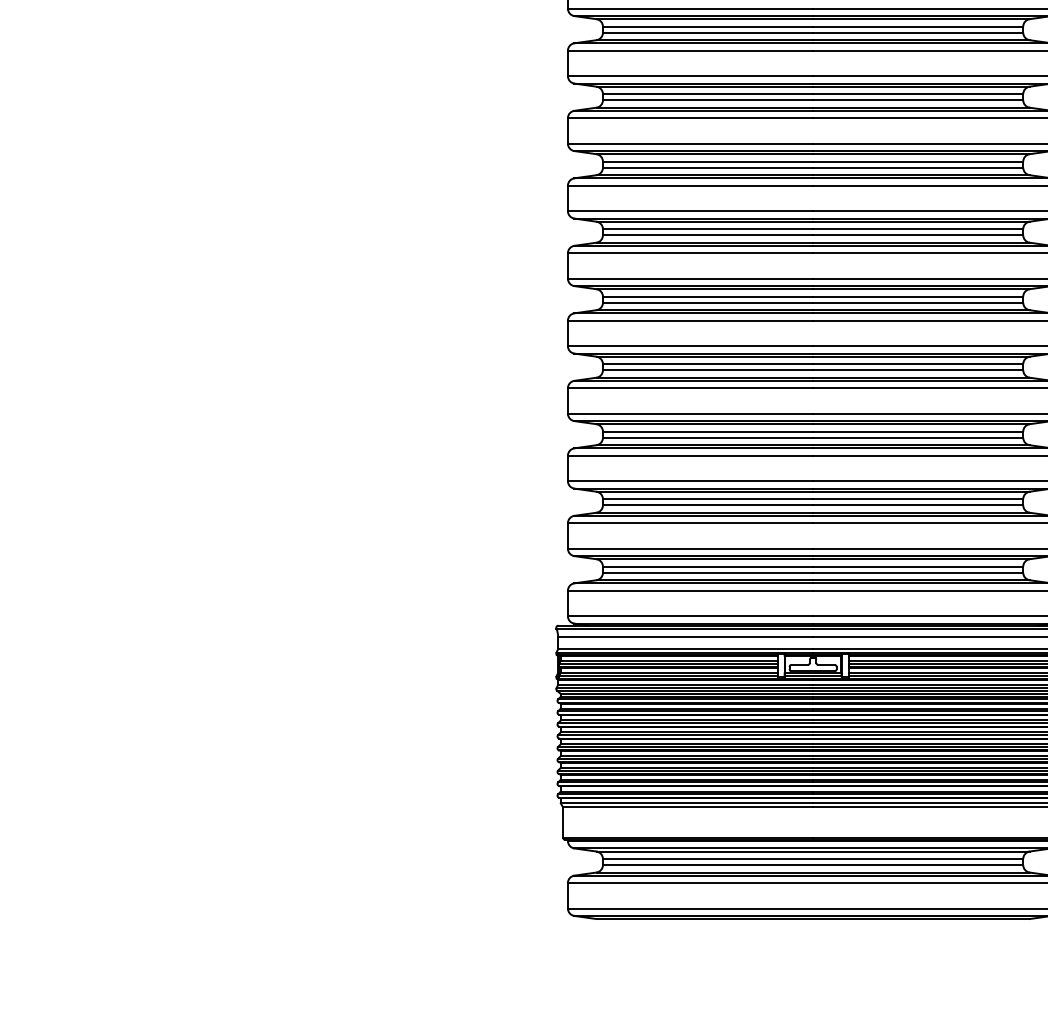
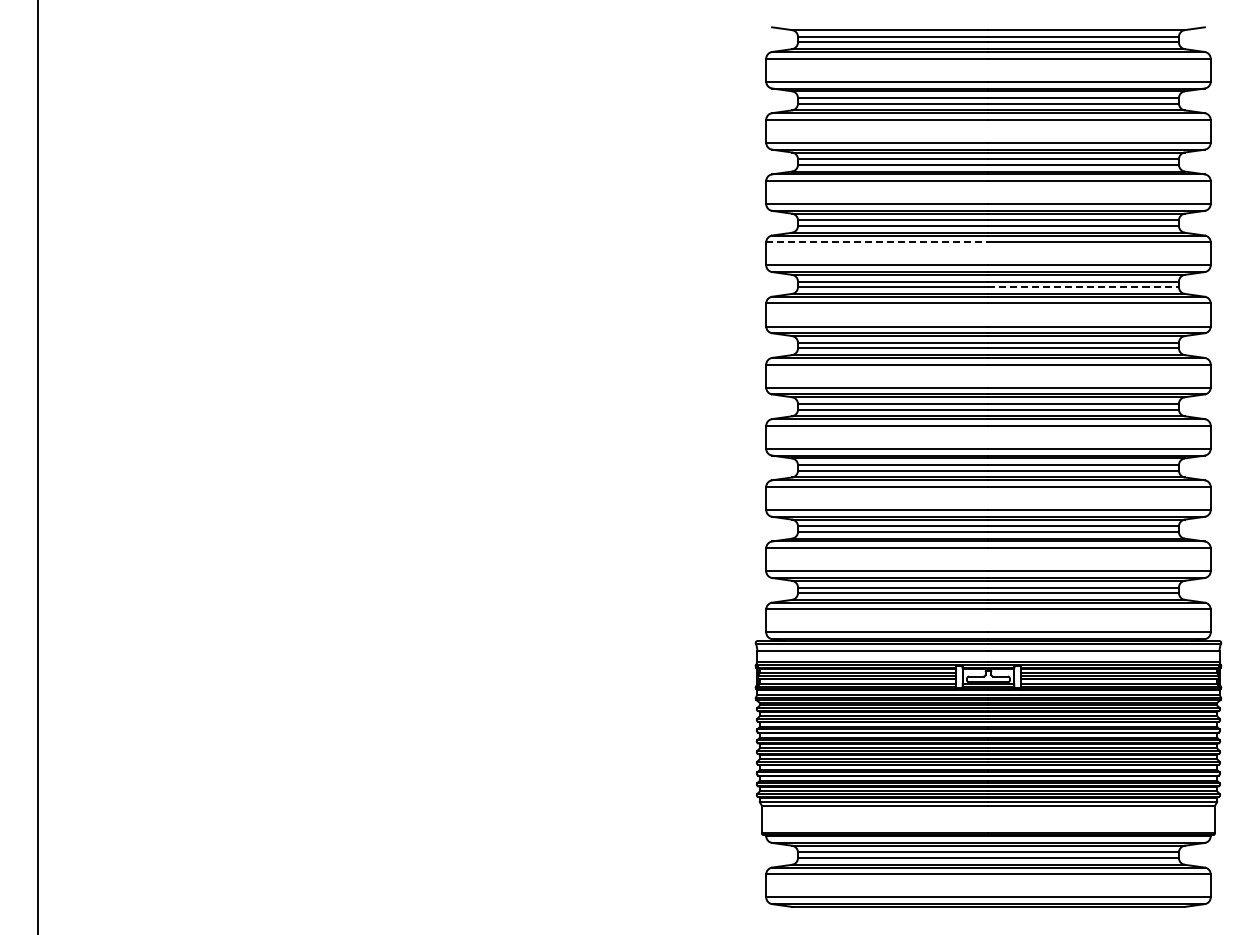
line: (690, 185) -> (877, 242), solid -> dashed
line: (919, 235) -> (1084, 287), solid -> dashed

